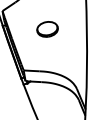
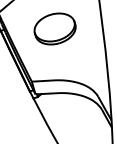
part: (47, 29) -> (54, 29), size x1.67

